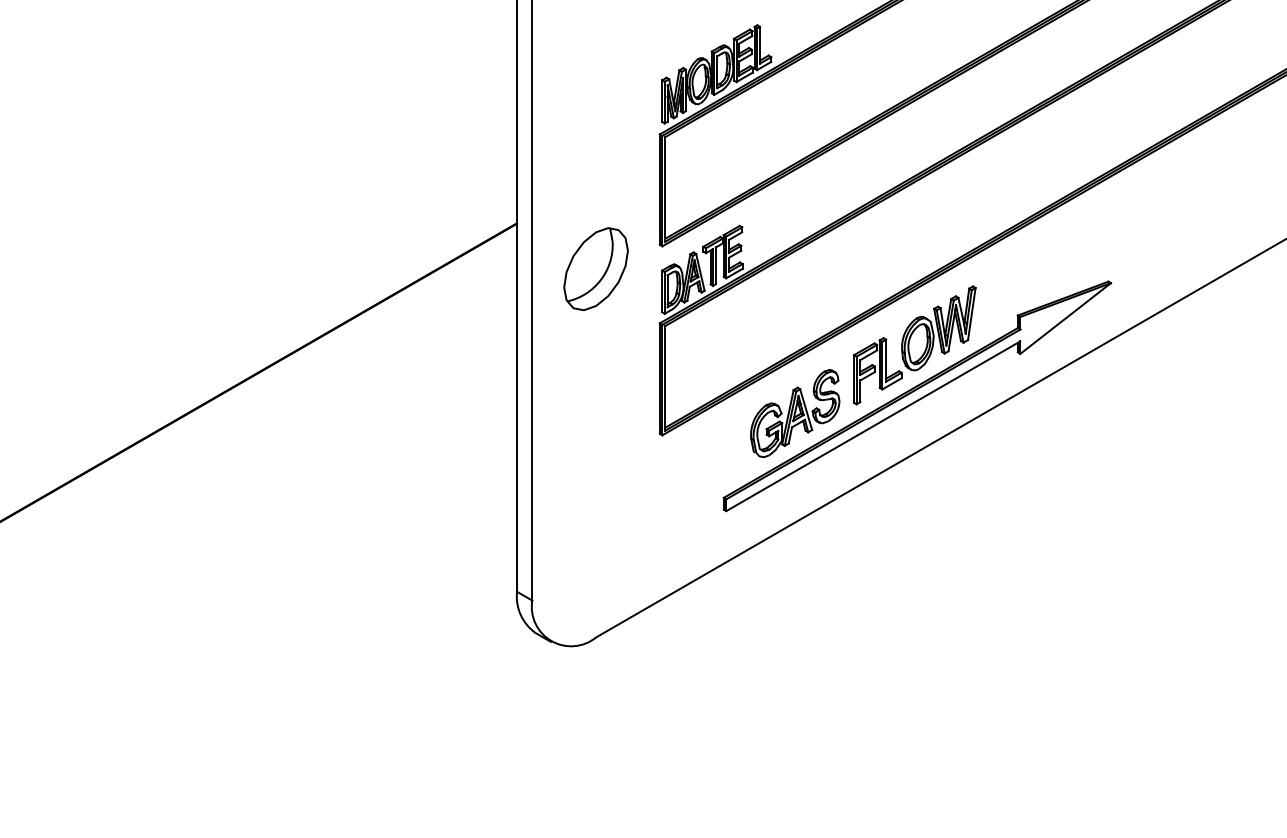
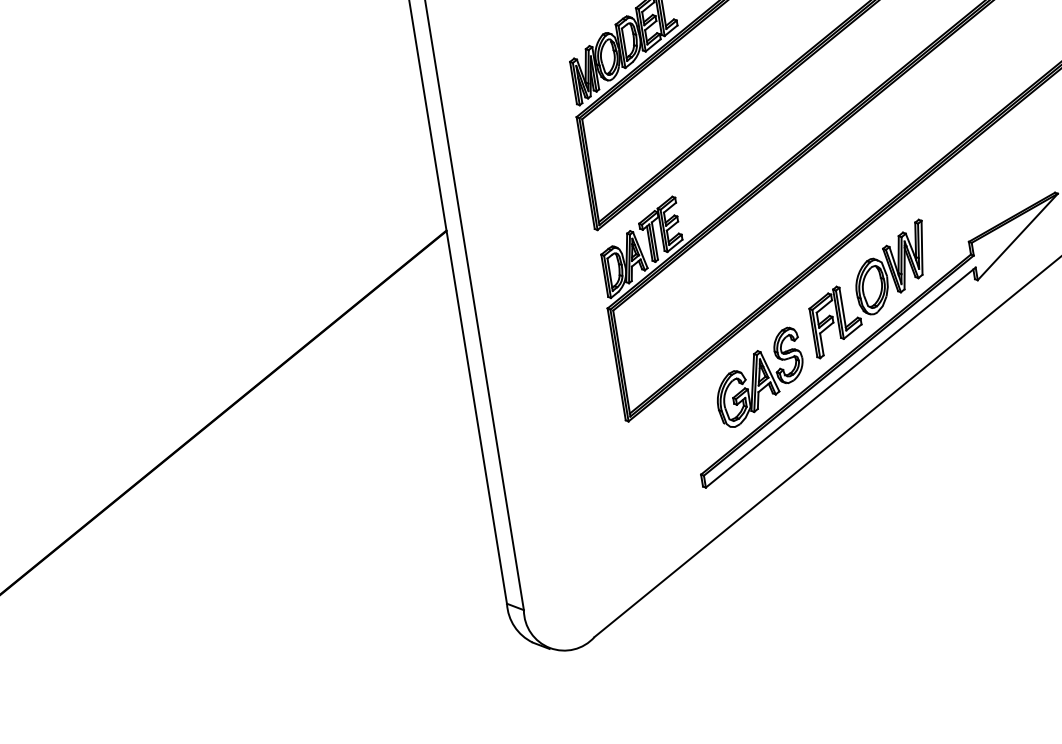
part: (595, 269) -> (533, 264), removed

